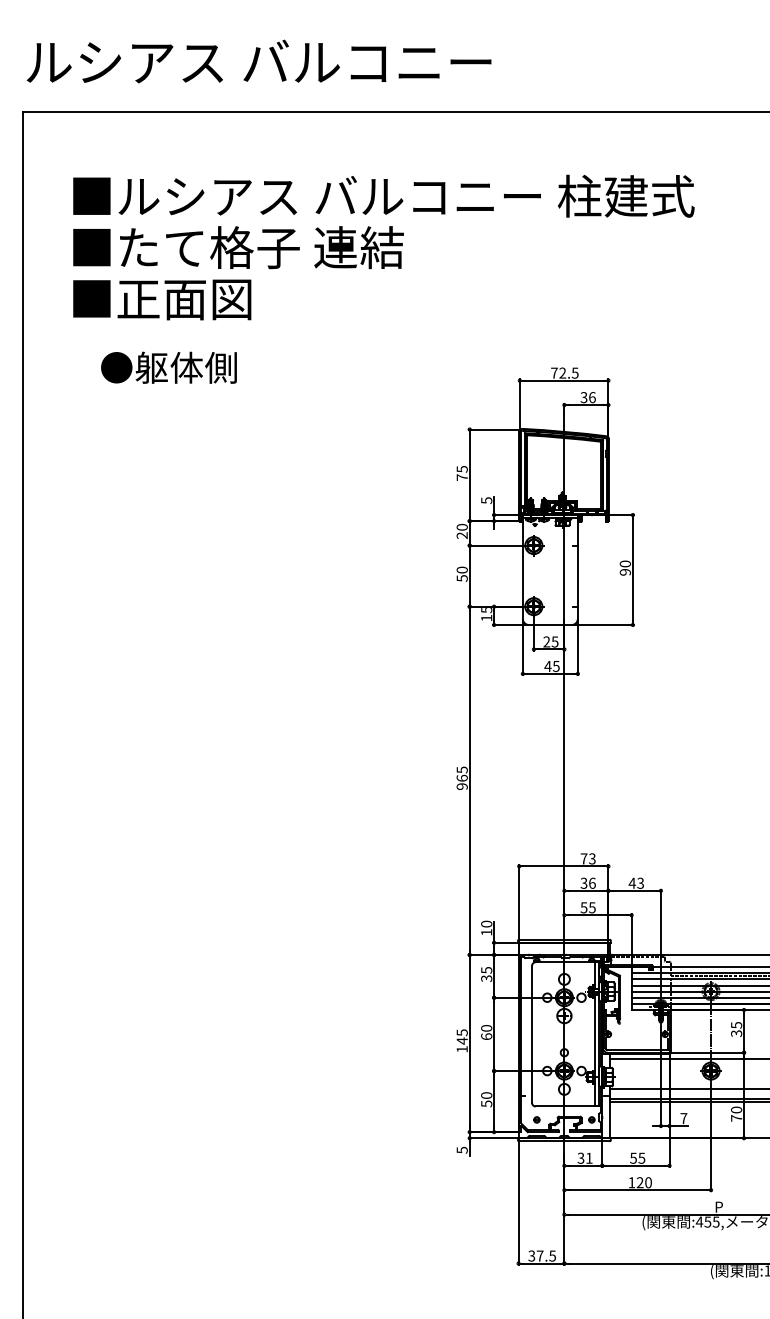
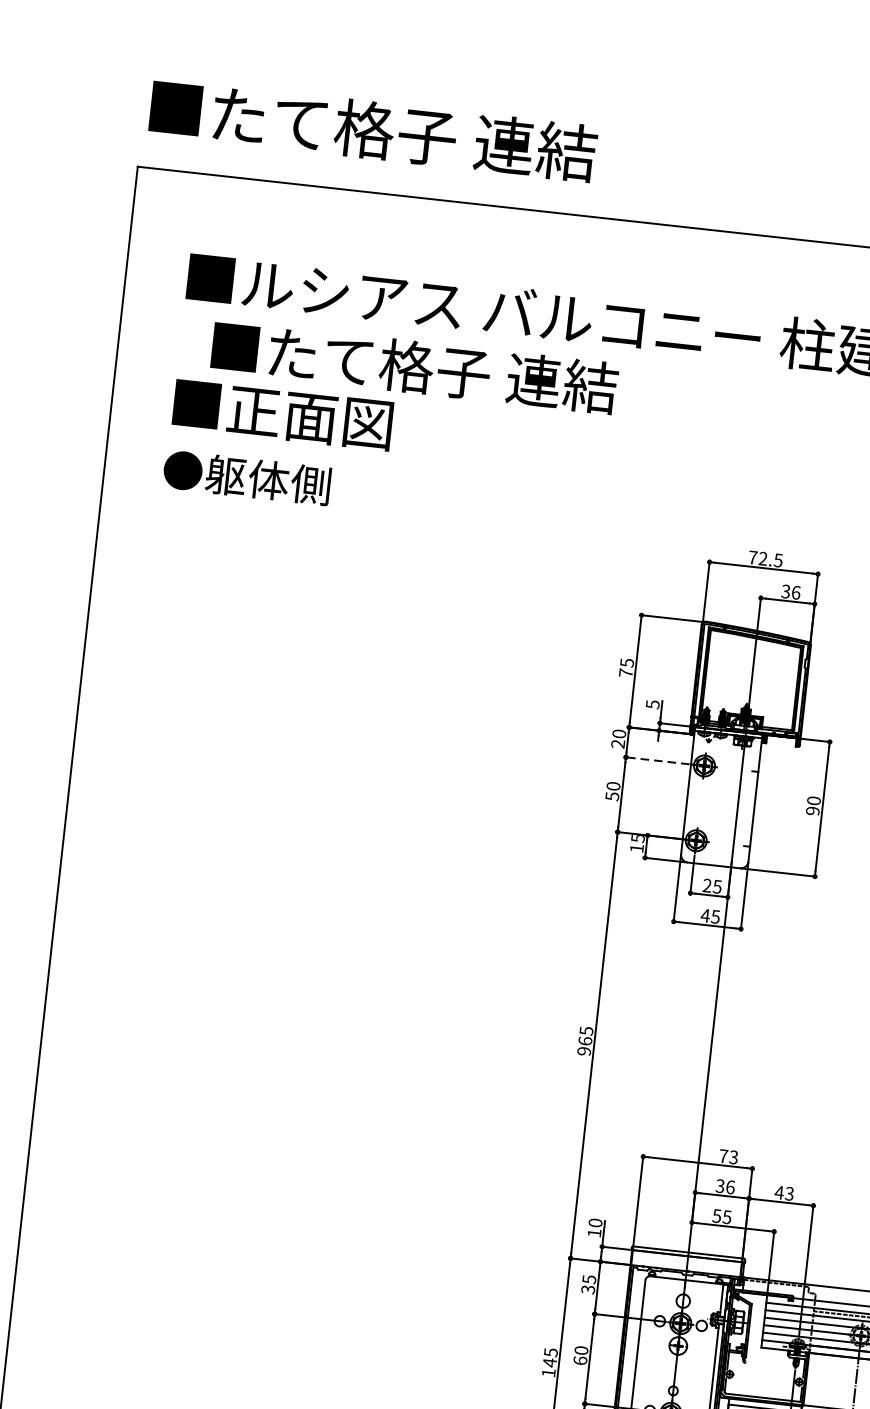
text: (258, 61) -> (432, 136), ルシアス バルコニー -> ■たて格子 連結
text: (238, 247) -> (414, 367), moved
text: (168, 367) -> (246, 477), moved
line: (495, 545) -> (657, 760), solid -> dashed

